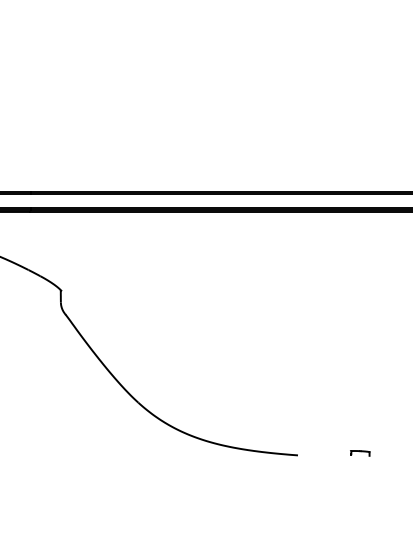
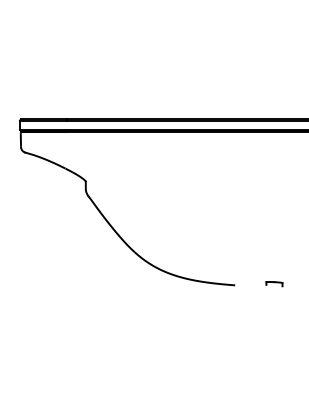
part: (360, 452) -> (274, 283), size x1.4

